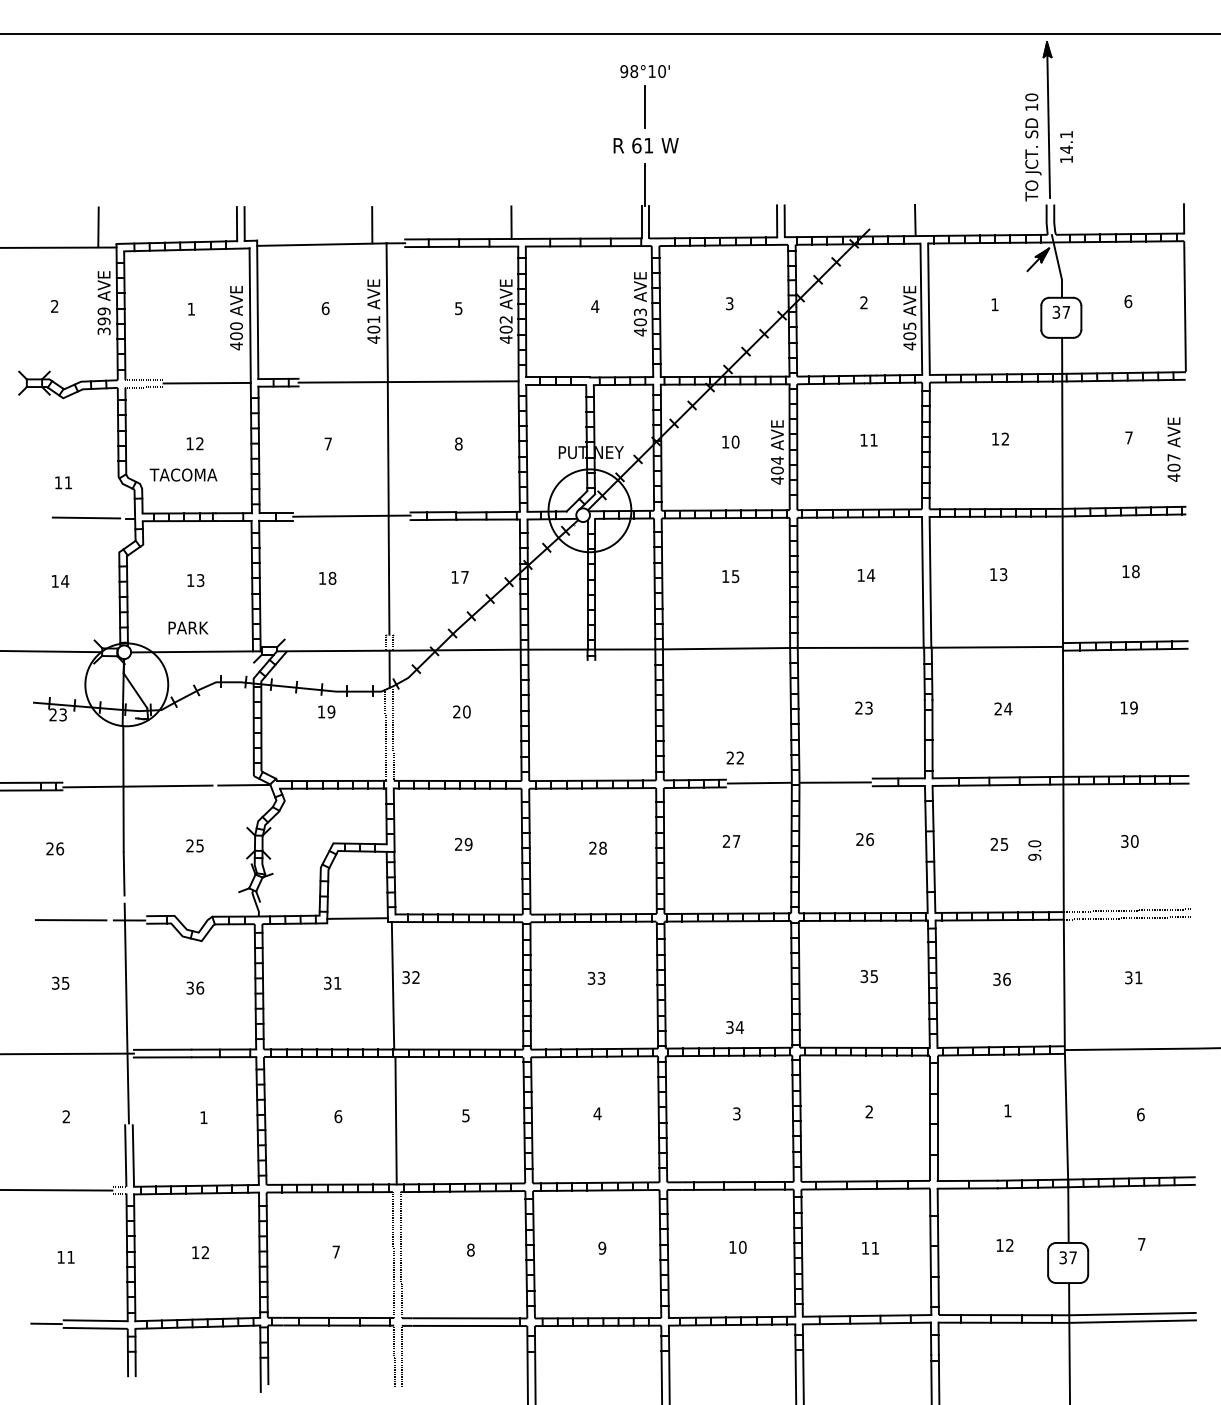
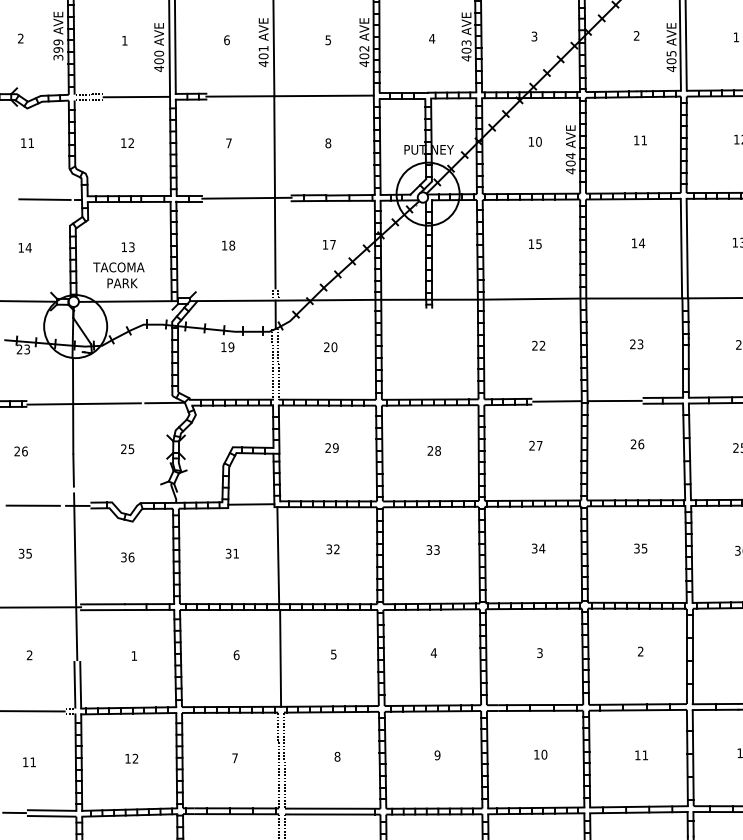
text: (183, 474) -> (118, 266), moved
text: (63, 482) -> (27, 142), moved
text: (734, 757) -> (538, 345), moved
text: (410, 977) -> (332, 549), moved
text: (734, 1027) -> (538, 548), moved

